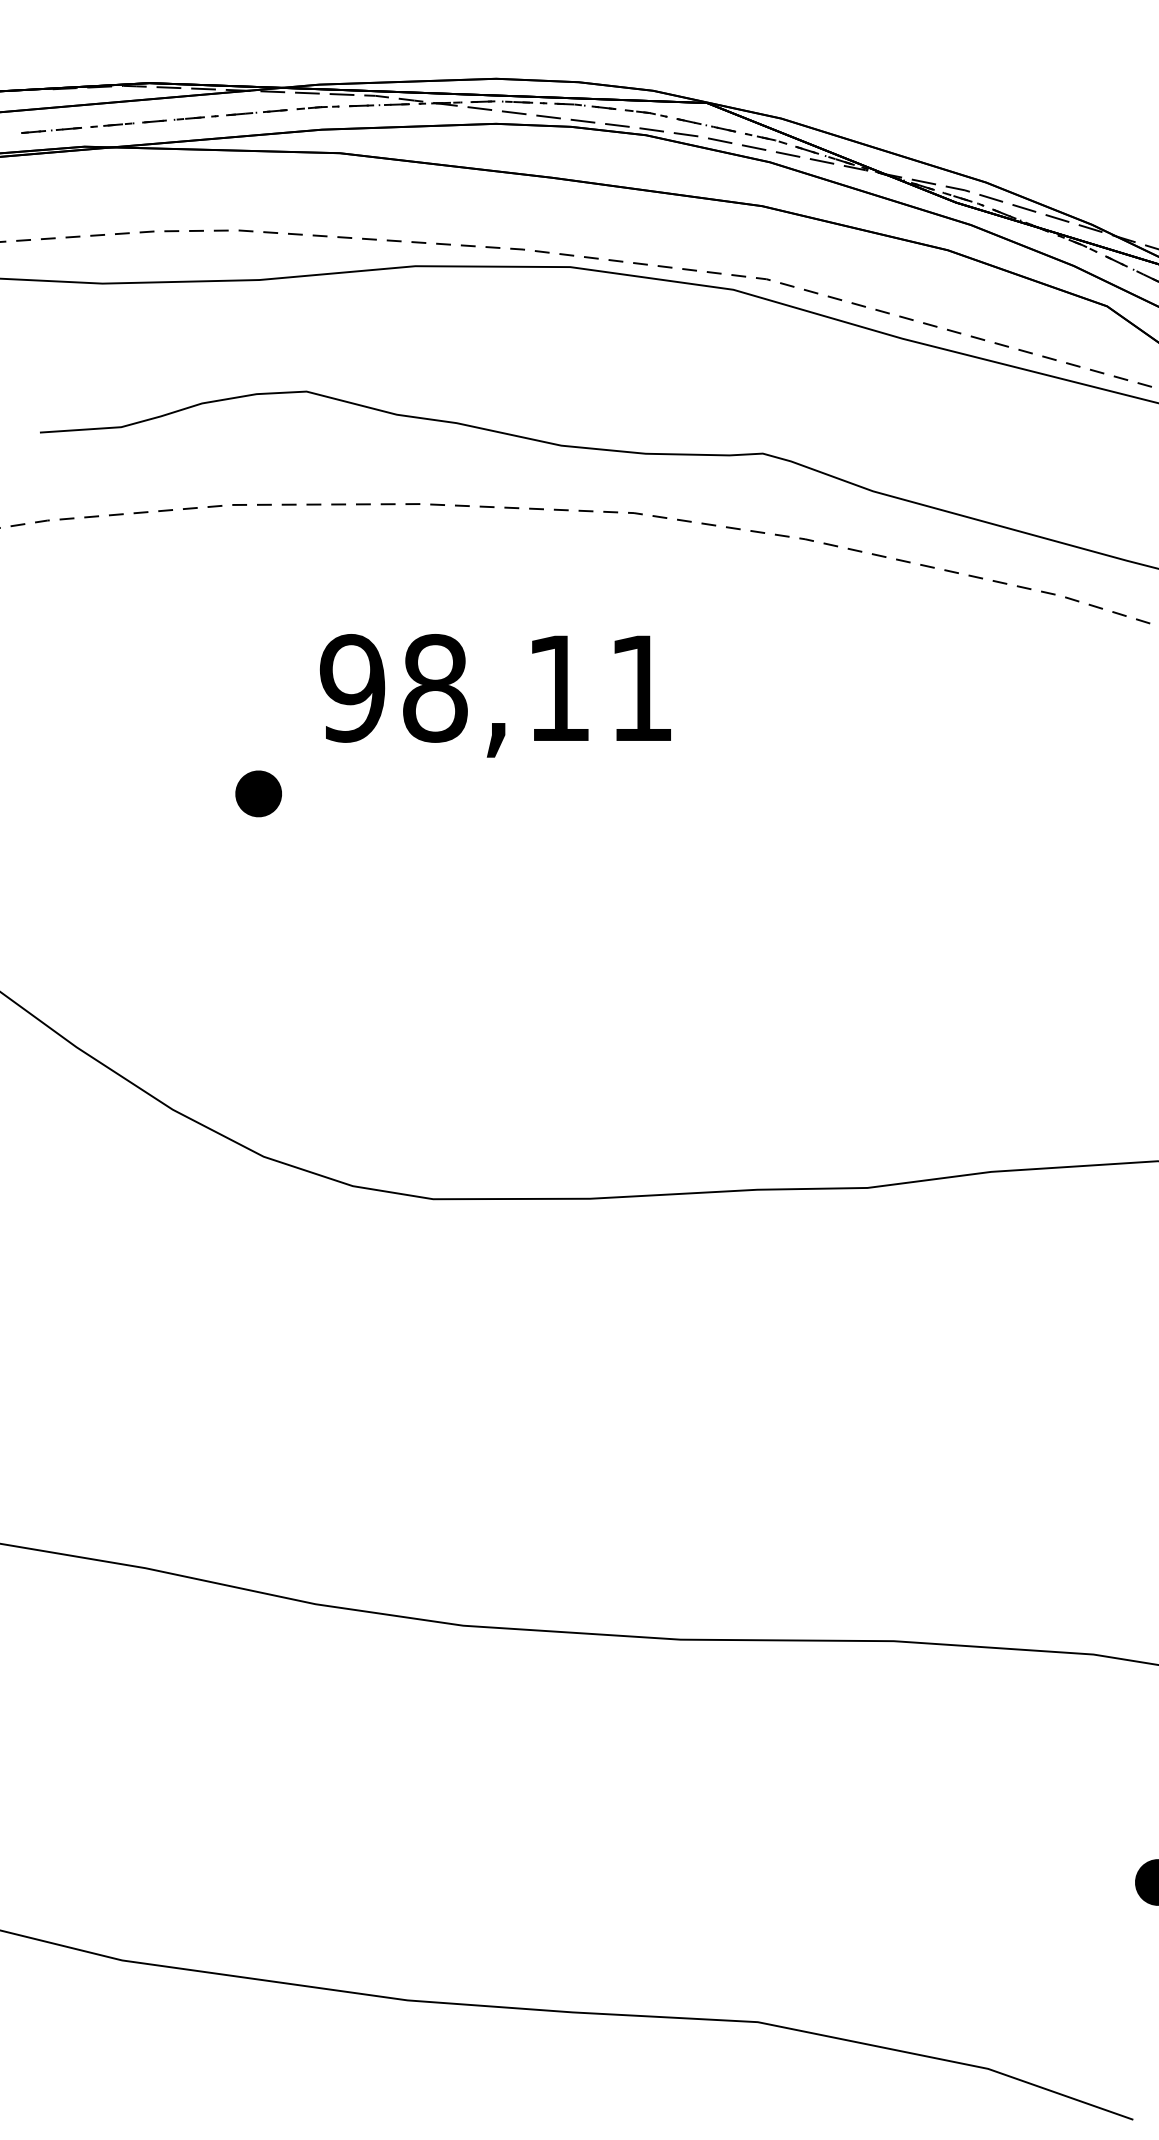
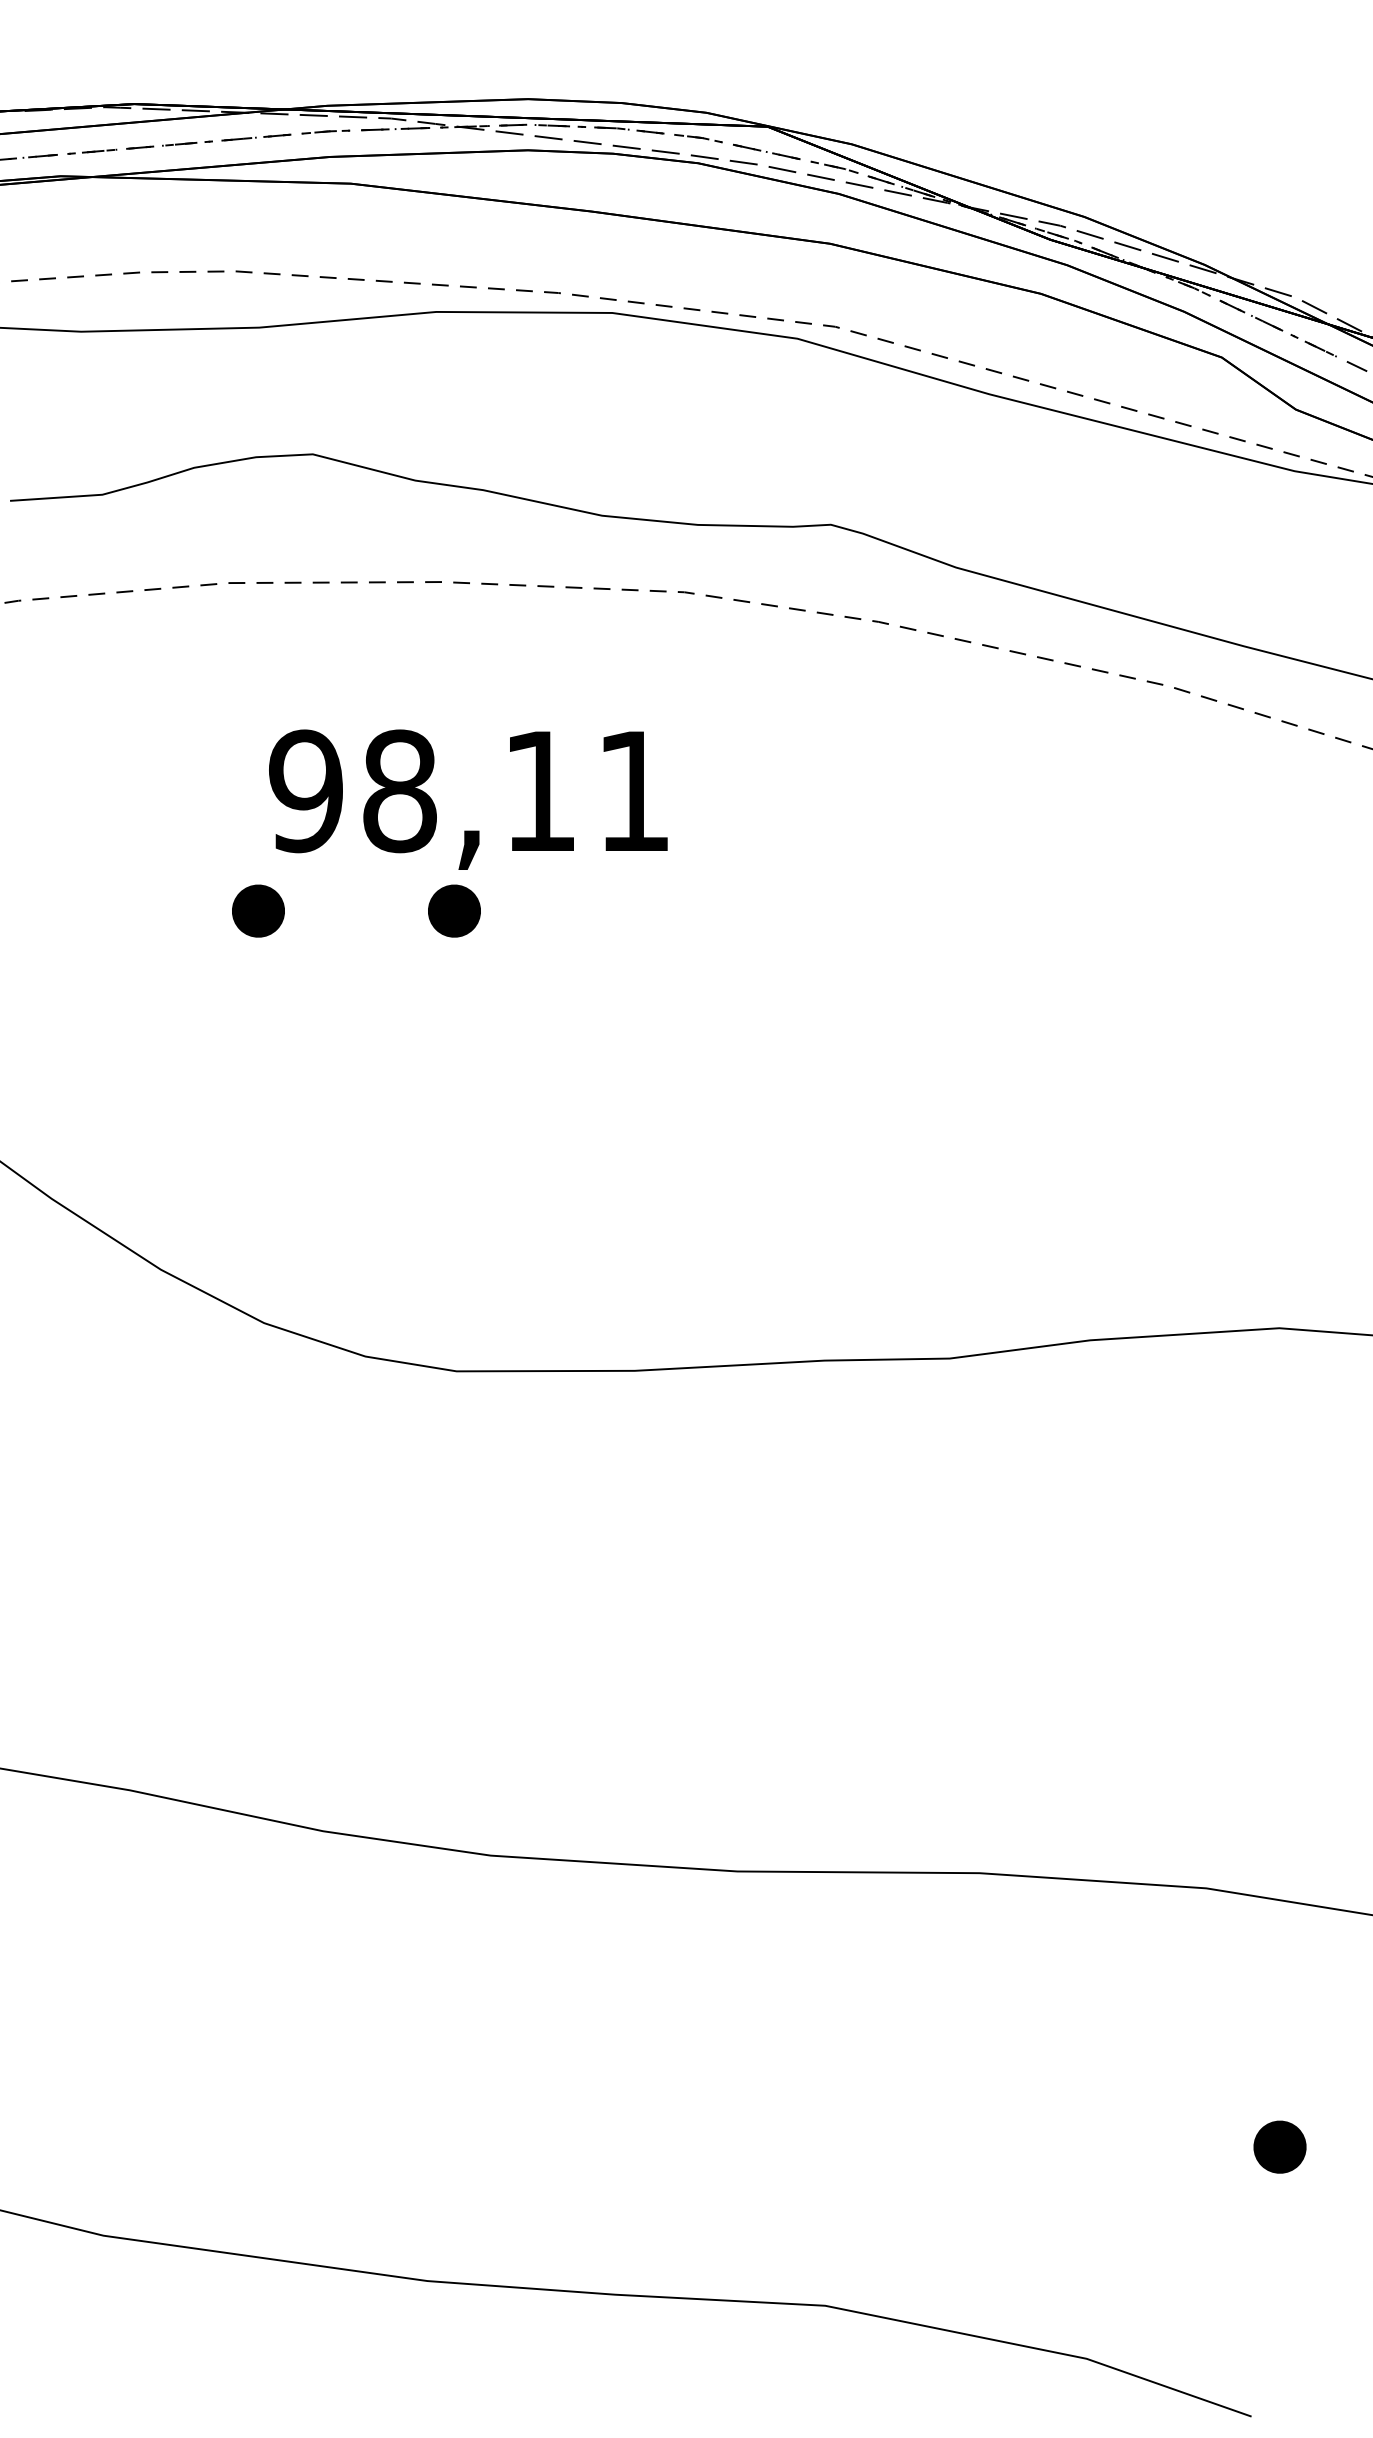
text: (495, 695) -> (468, 799), moved
part: (431, 793) -> (454, 910), added

